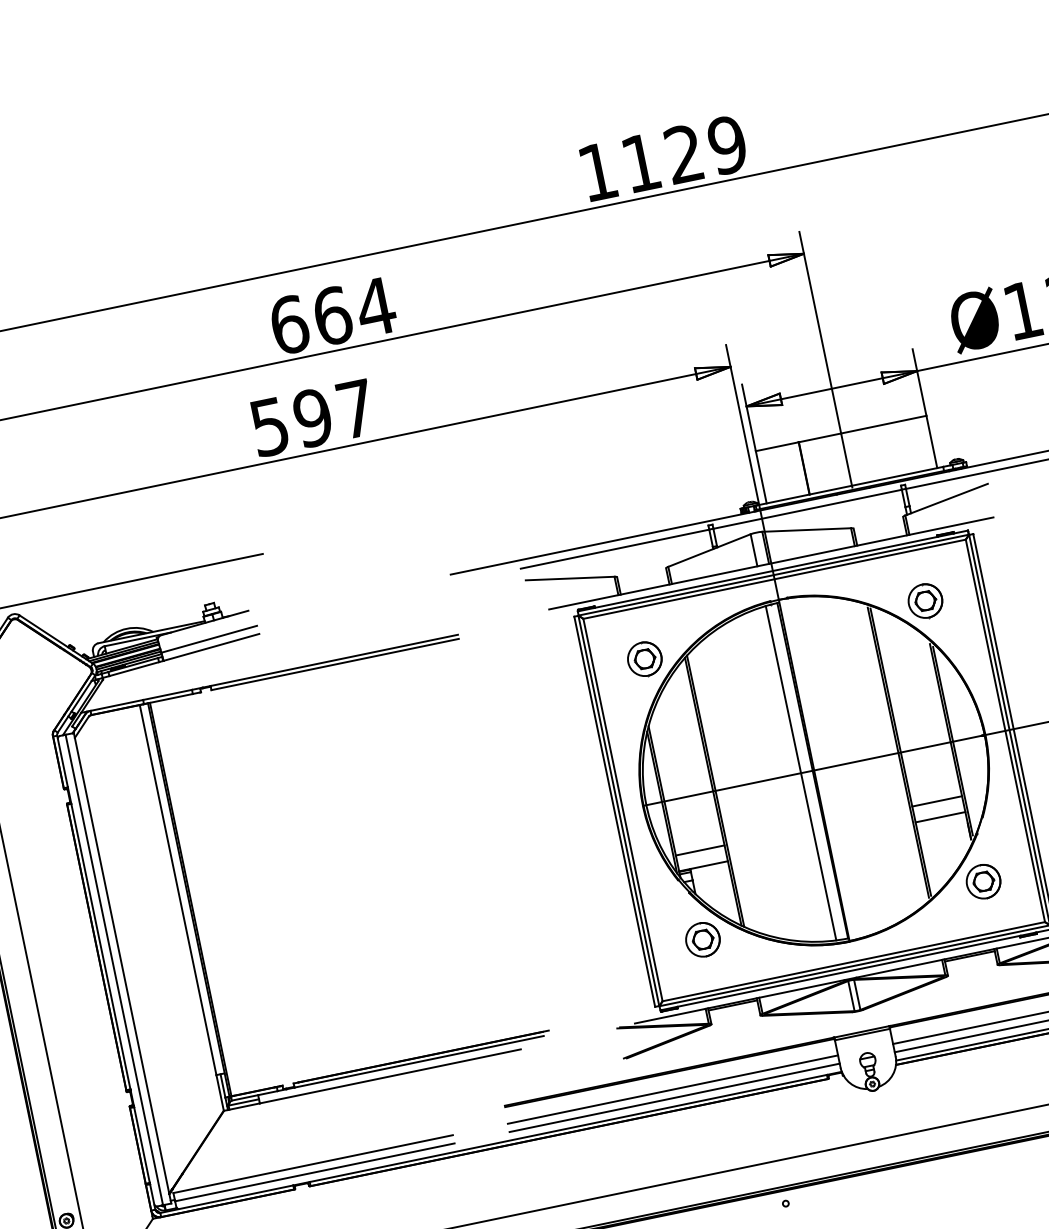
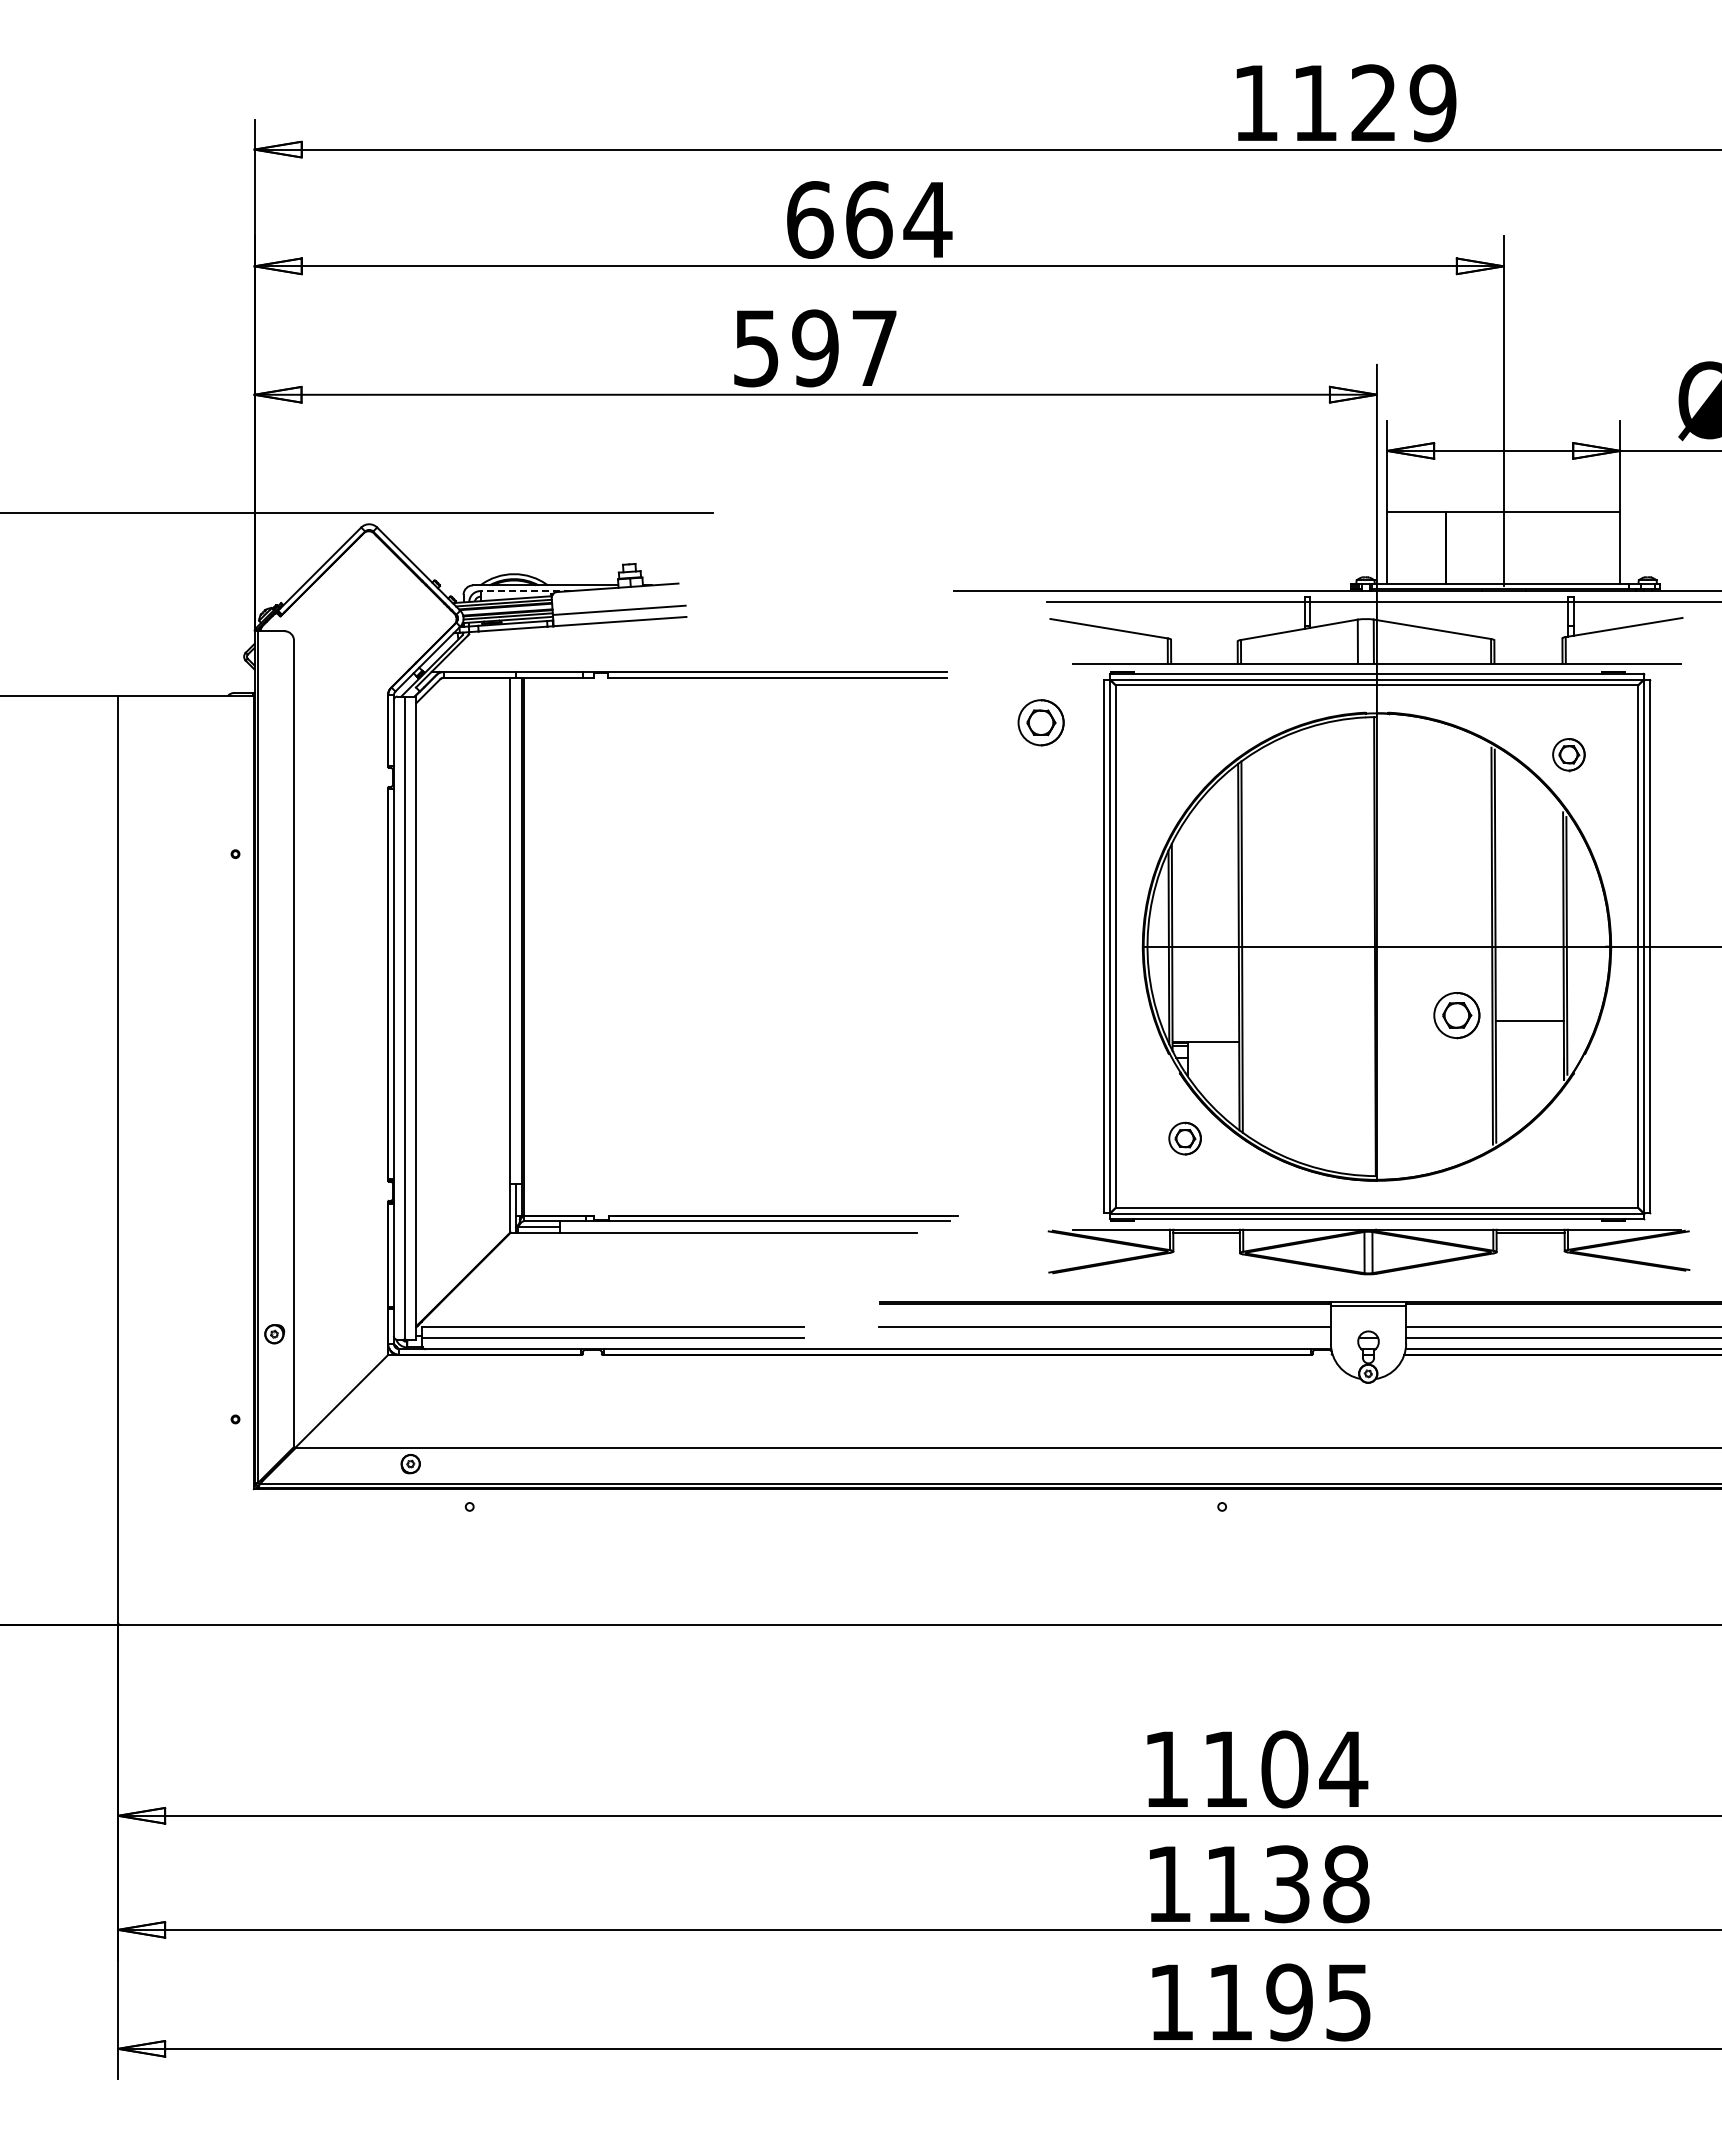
part: (925, 600) -> (1568, 754), size x0.7
line: (137, 639) -> (525, 591), solid -> dashed
part: (644, 659) -> (1040, 722), moved
line: (800, 773) -> (1358, 946), removed
line: (940, 817) -> (1529, 1042), removed
line: (699, 850) -> (1205, 1020), removed
part: (983, 881) -> (1456, 1015), moved
part: (702, 939) -> (1184, 1138), size x0.7
line: (674, 1098) -> (1104, 1338), removed

